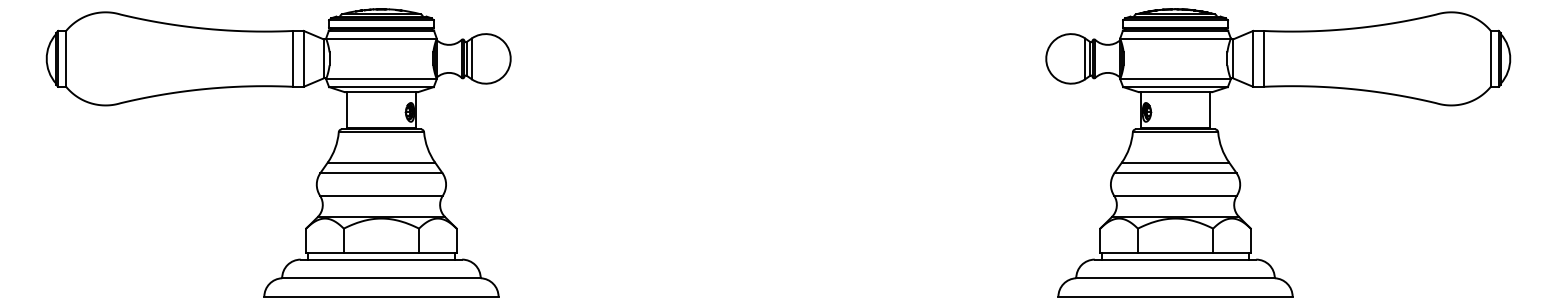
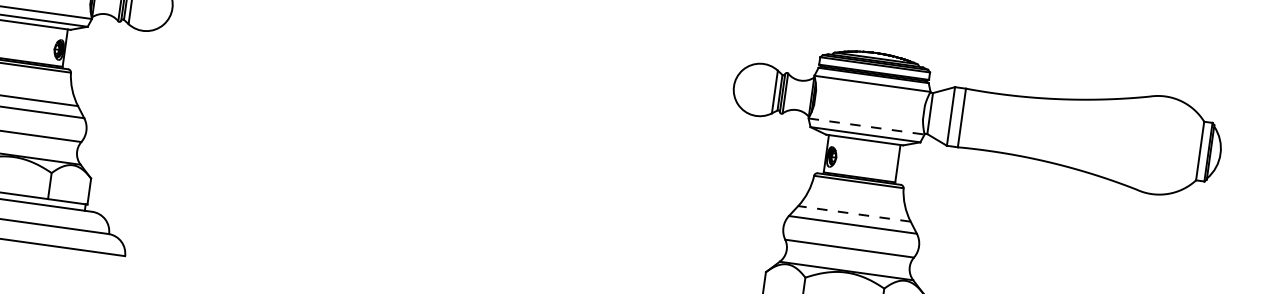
line: (1176, 79) -> (867, 126), solid -> dashed
line: (1175, 162) -> (854, 213), solid -> dashed

